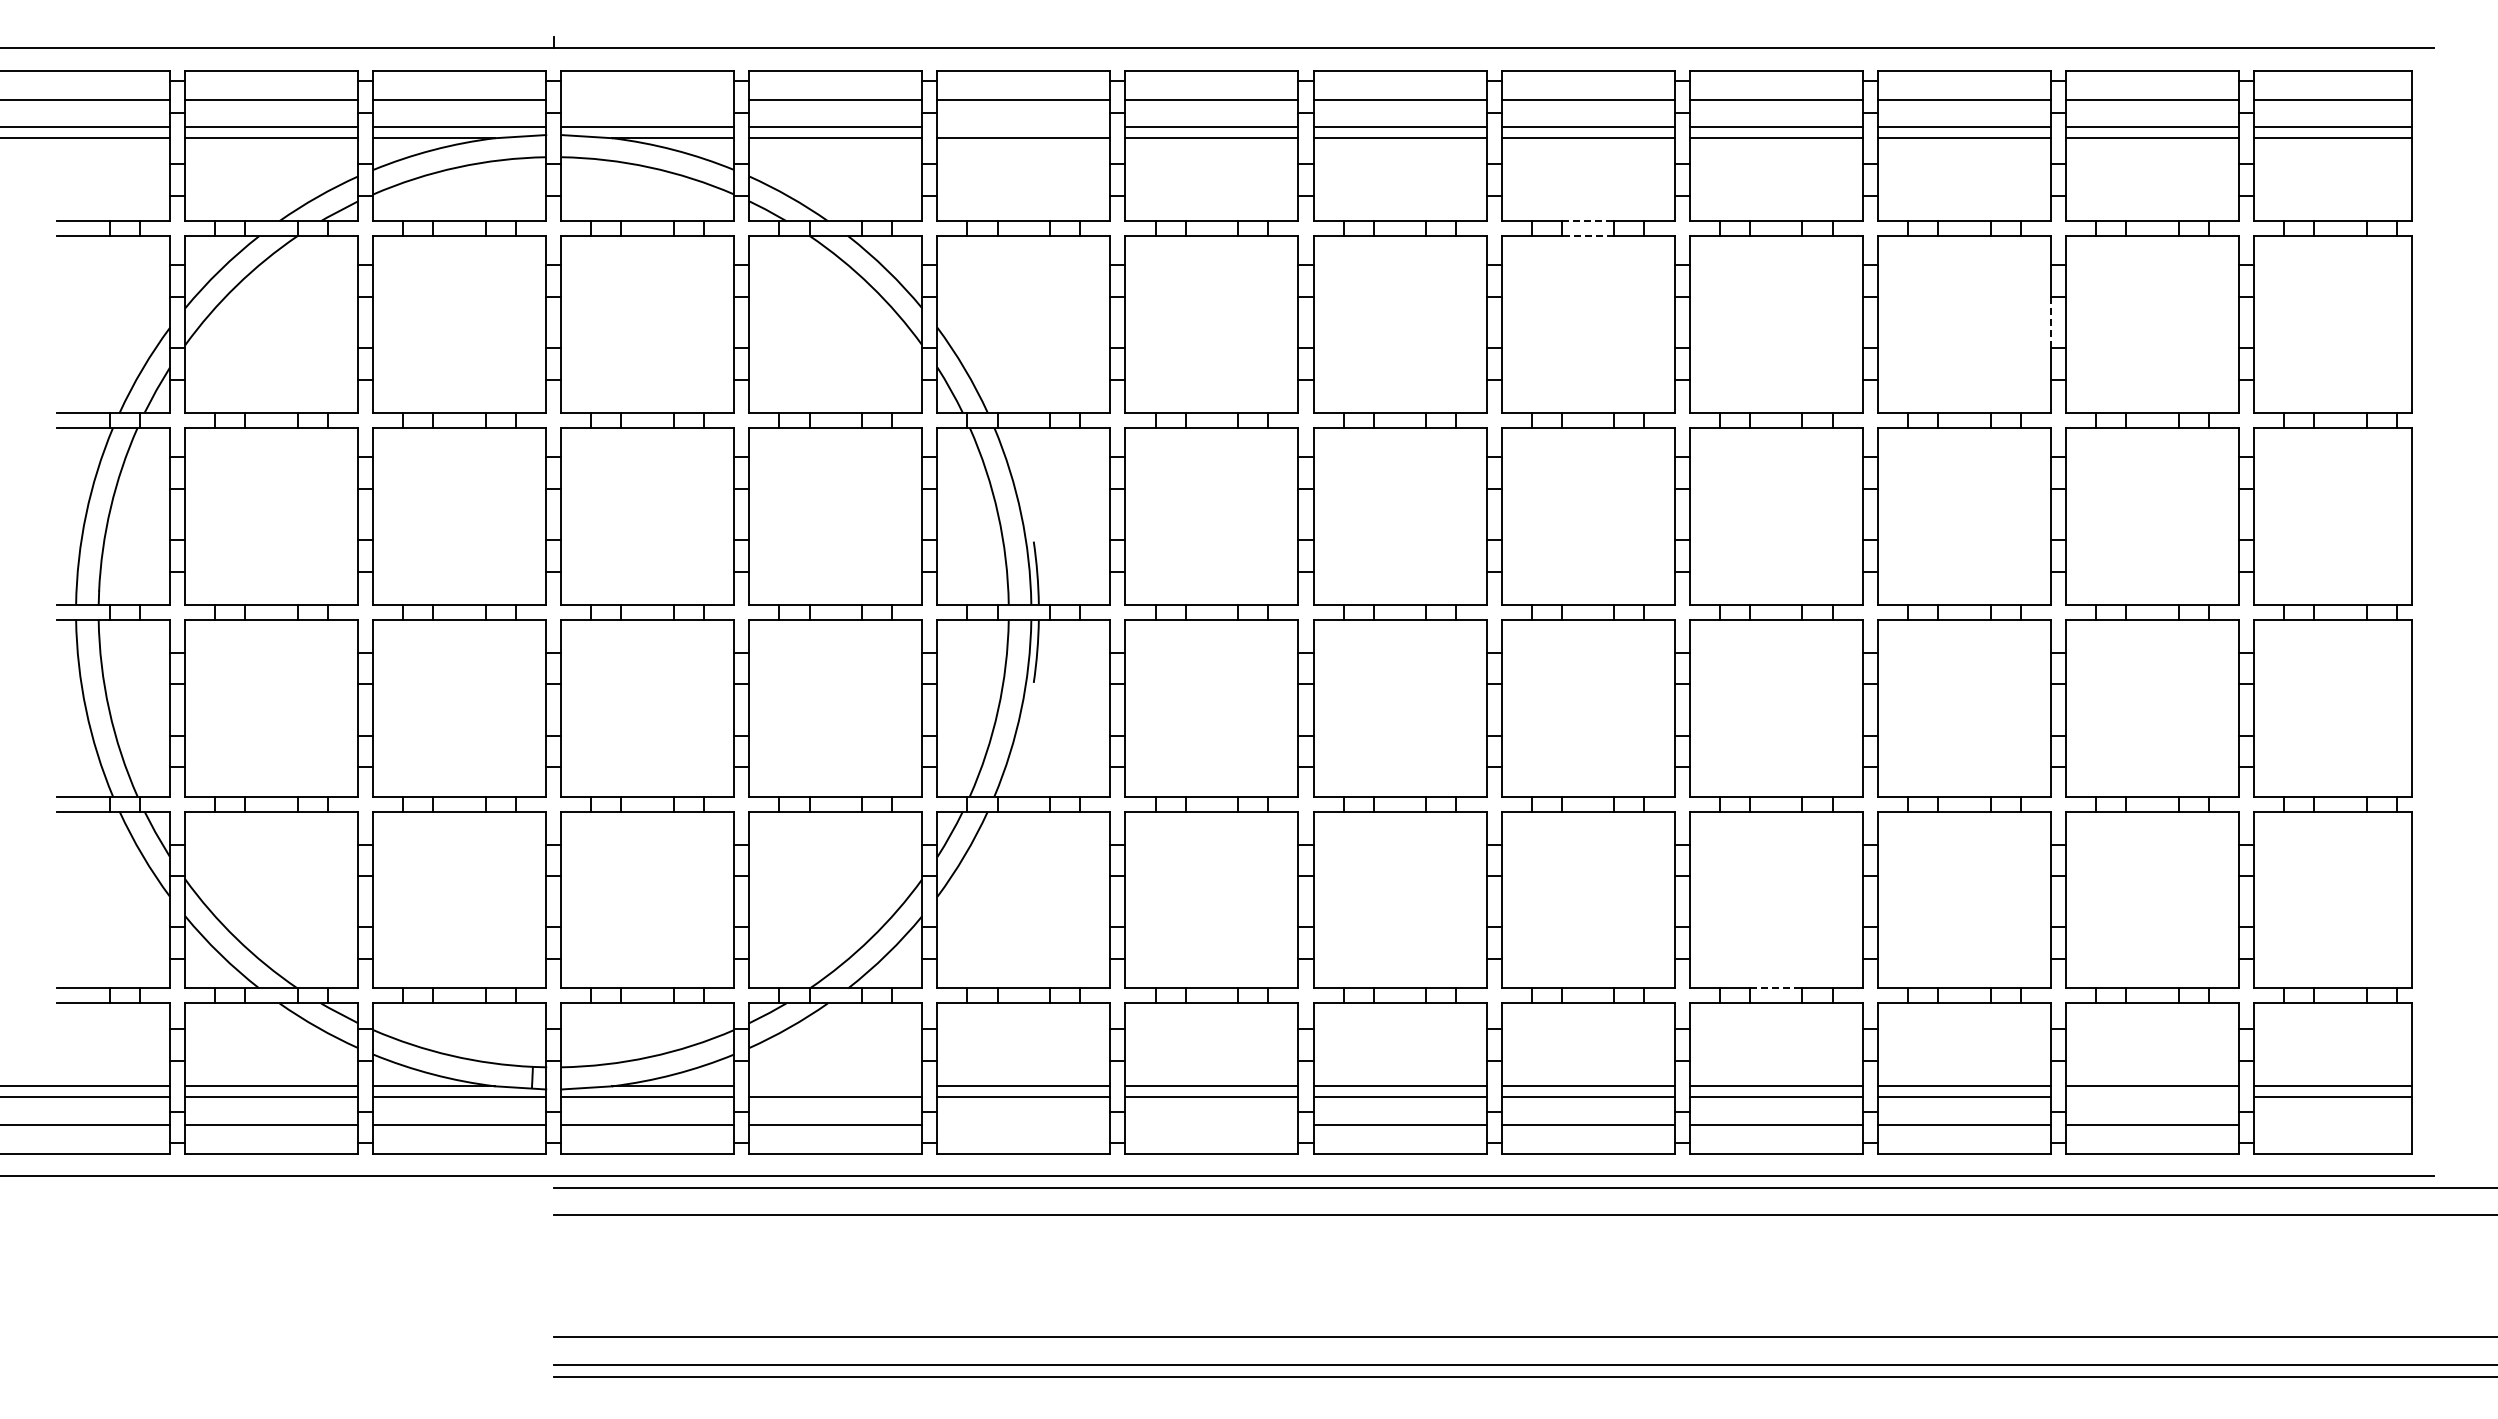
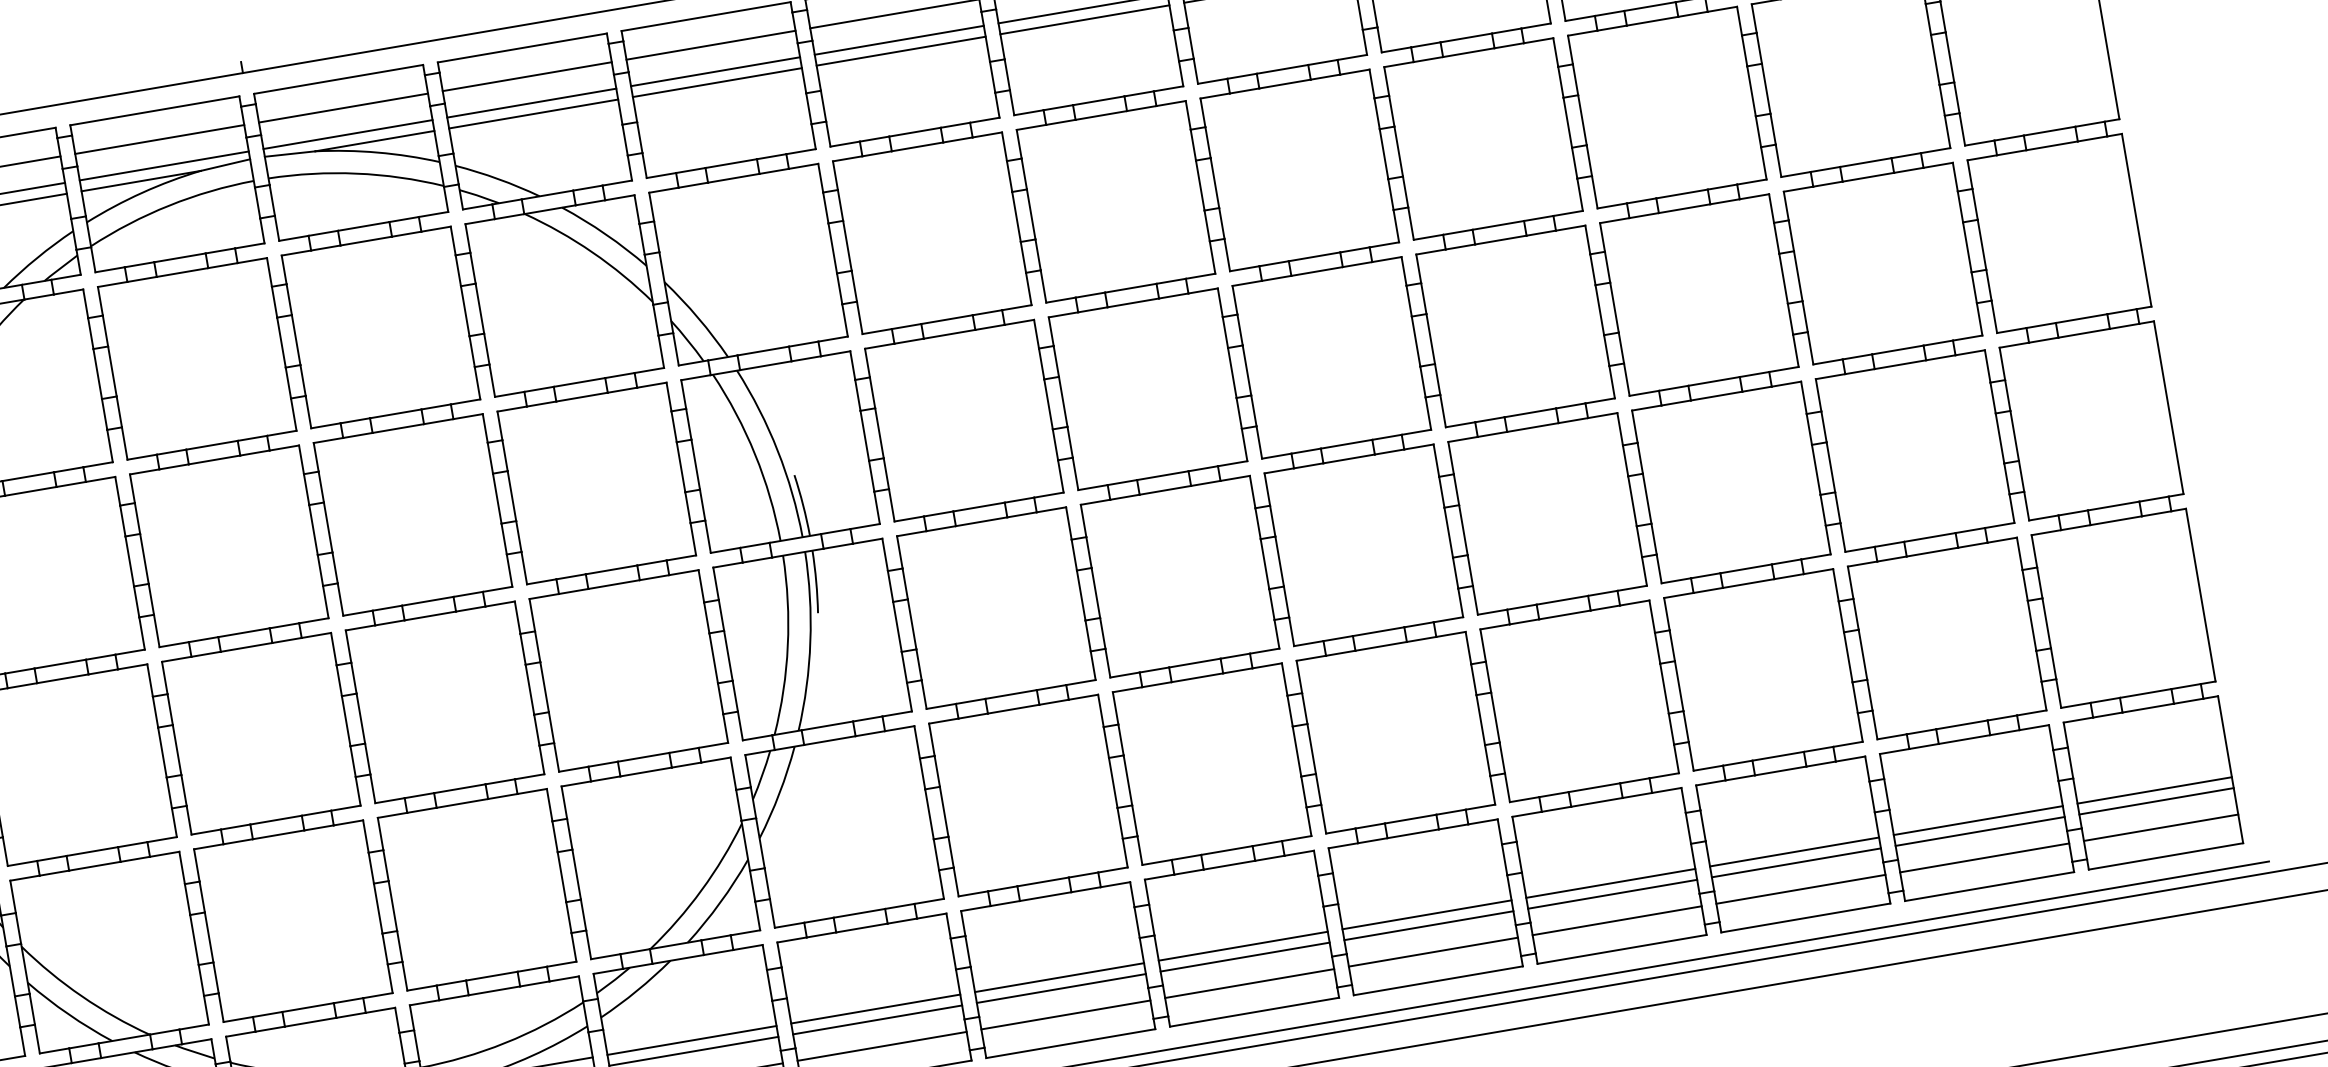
line: (647, 100) -> (343, 108), added
line: (1023, 127) -> (715, 72), added
line: (1588, 221) -> (1283, 69), dashed -> solid
line: (1587, 236) -> (1284, 84), dashed -> solid
line: (2050, 322) -> (1751, 91), dashed -> solid
line: (1776, 988) -> (1594, 787), dashed -> solid
line: (835, 1086) -> (691, 1040), added
line: (2151, 1097) -> (1979, 831), added
line: (1023, 1124) -> (881, 1046), added
line: (1211, 1124) -> (1065, 1014), added
line: (2332, 1124) -> (2160, 827), added

